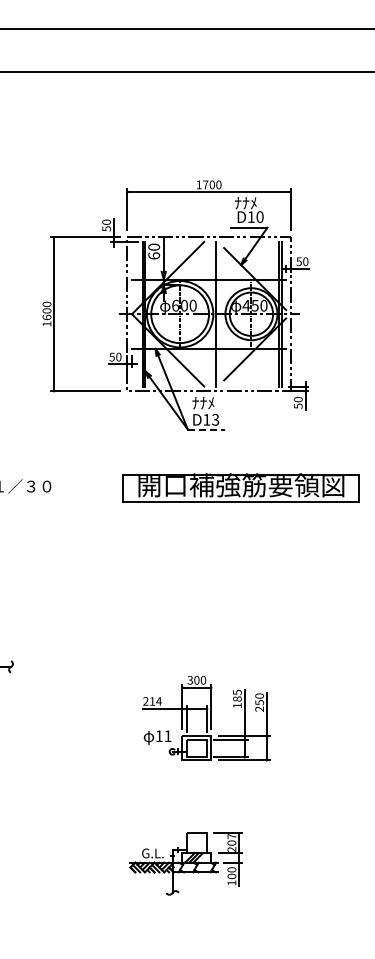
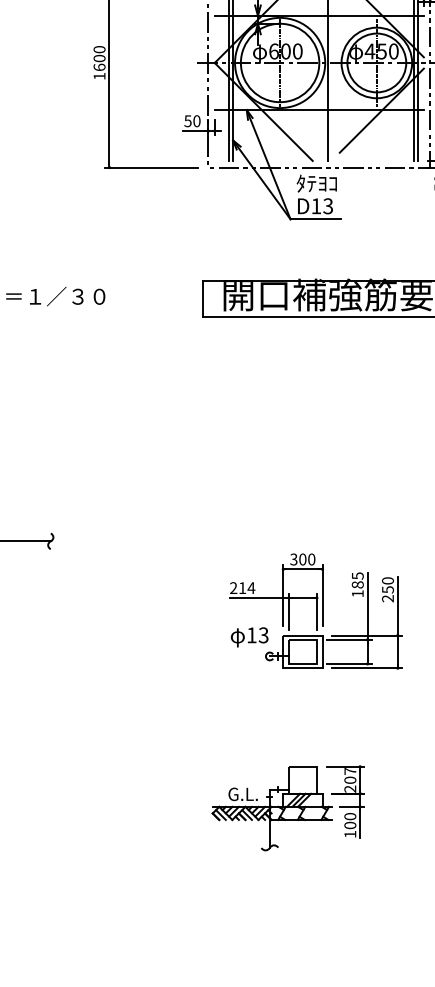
text: (206, 402) -> (315, 182), ﾅﾅﾒ -> ﾀﾃﾖｺ
line: (206, 429) -> (315, 219), dashed -> solid
text: (167, 736) -> (262, 635), 11 -> 13

